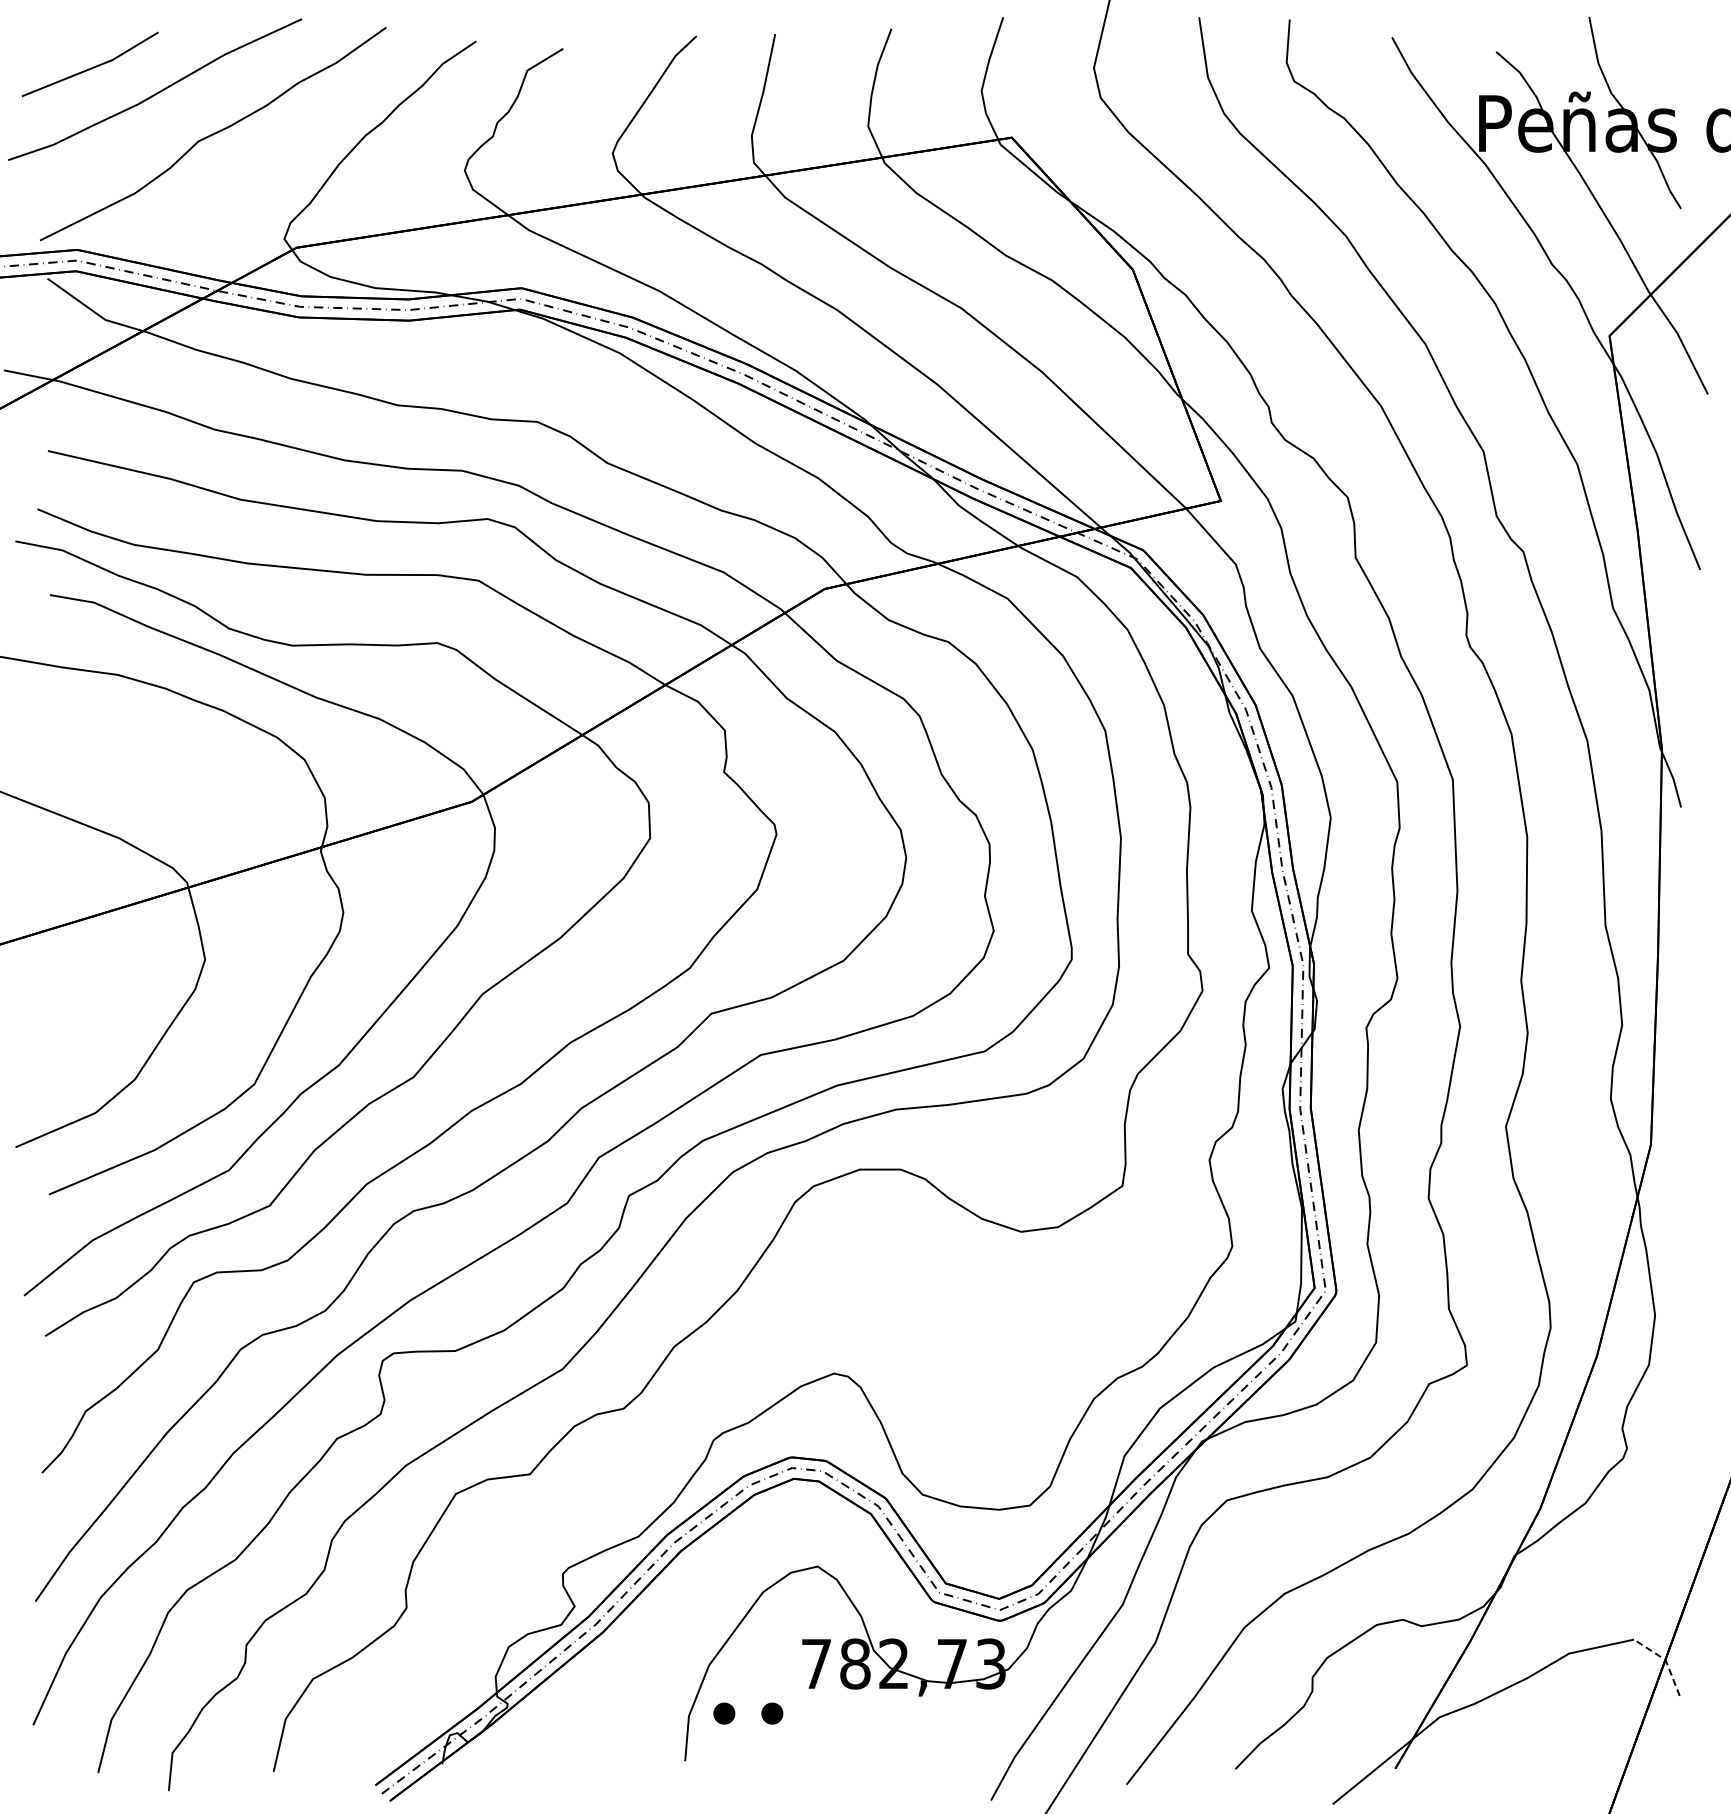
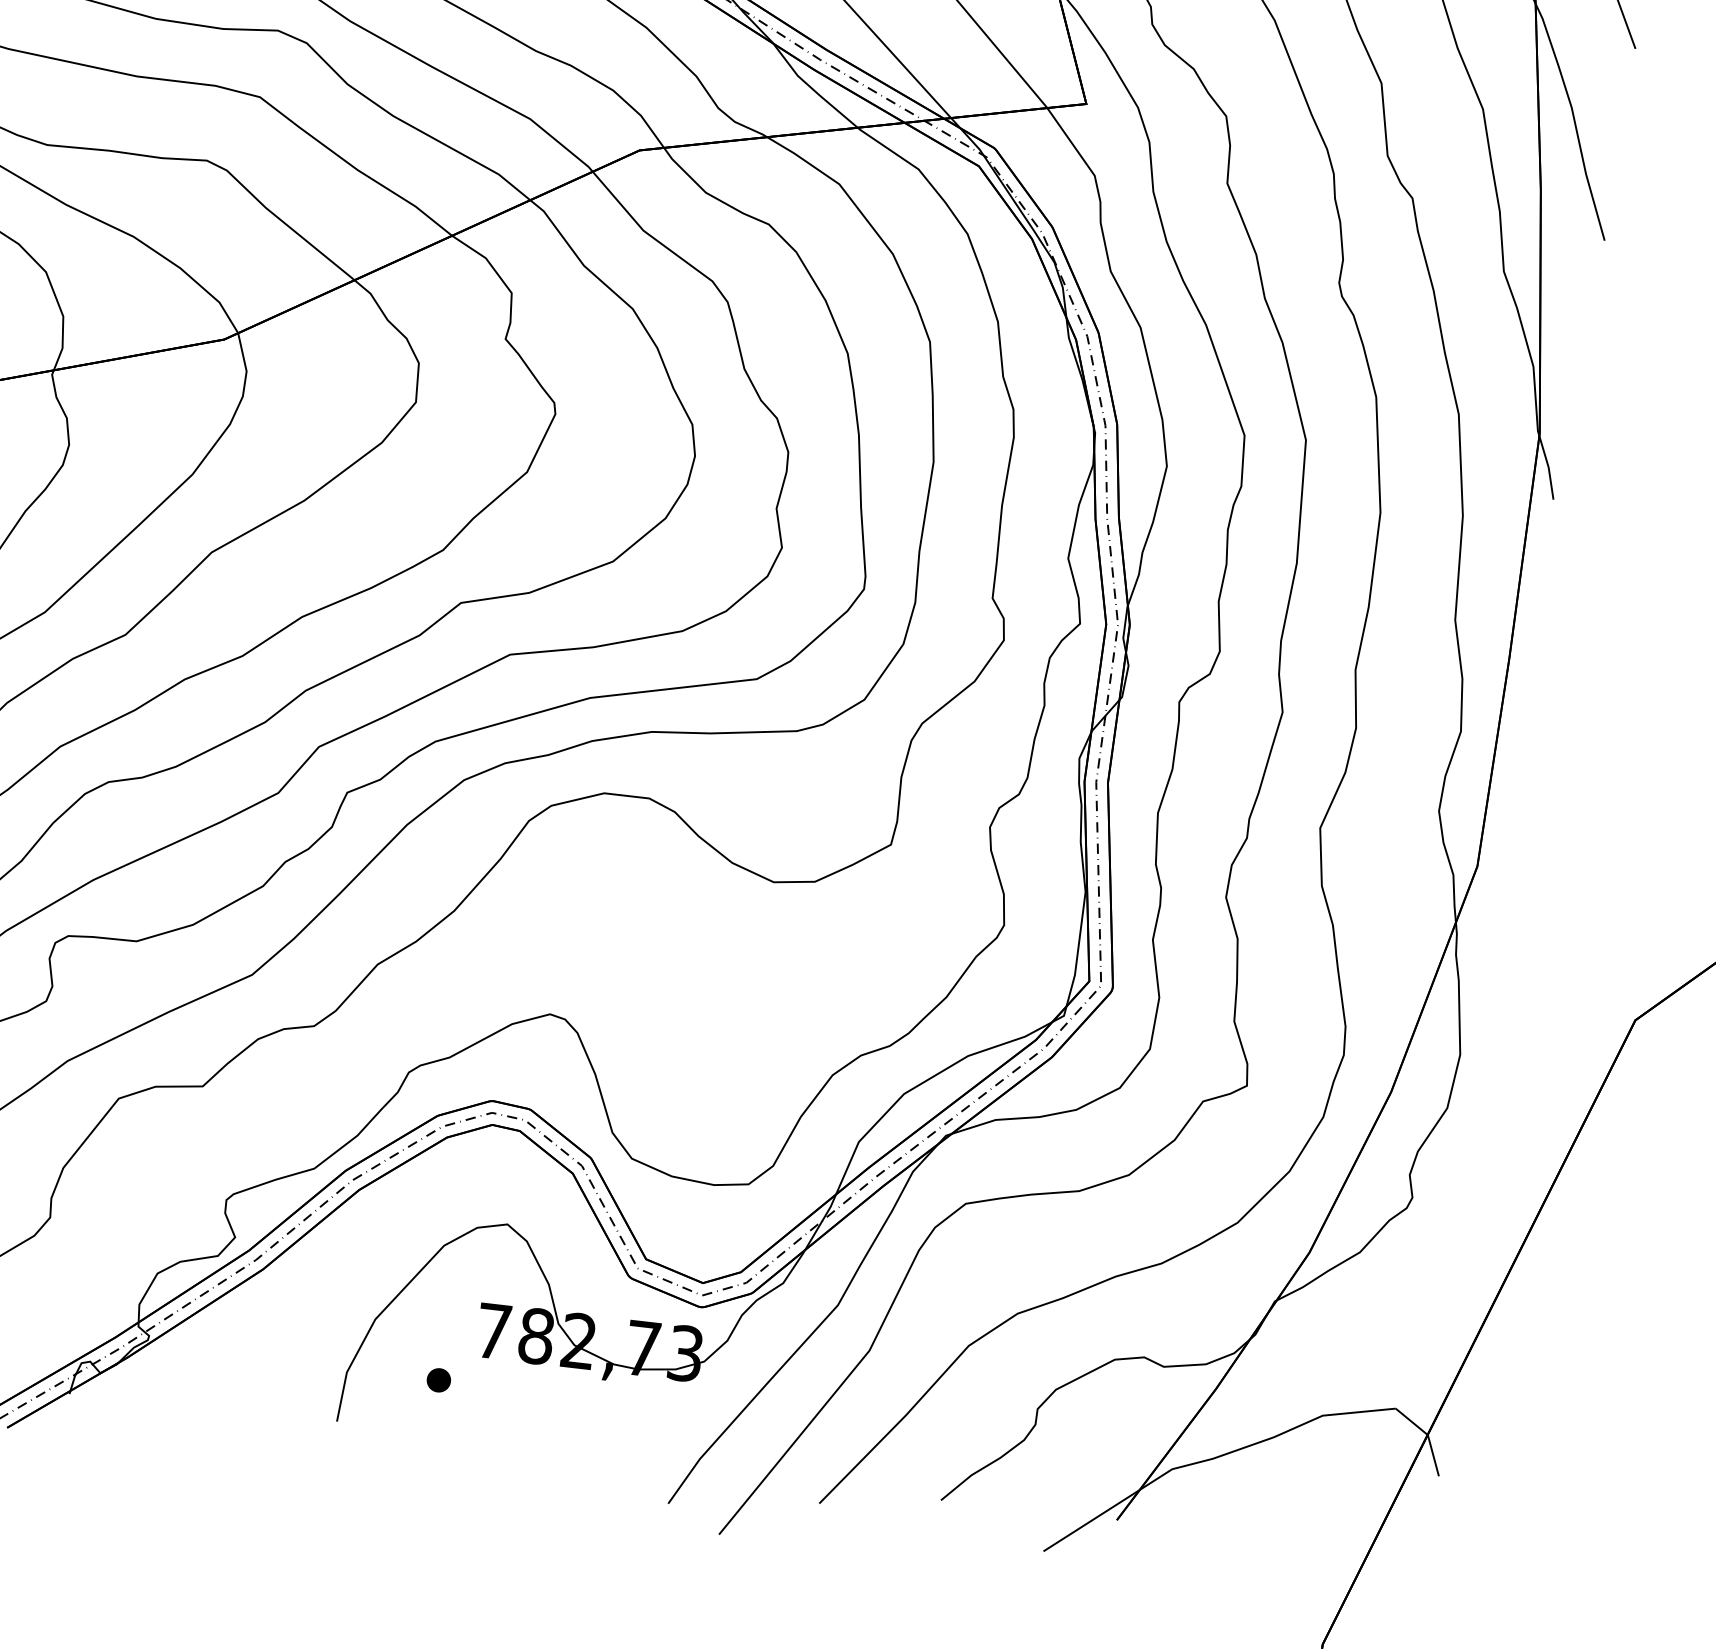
line: (1665, 1660) -> (1427, 1435), dashed -> solid
part: (724, 1713) -> (386, 1374), removed

